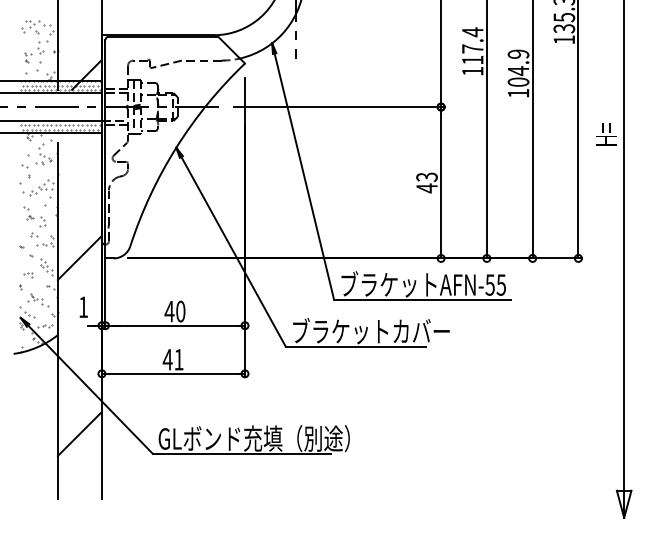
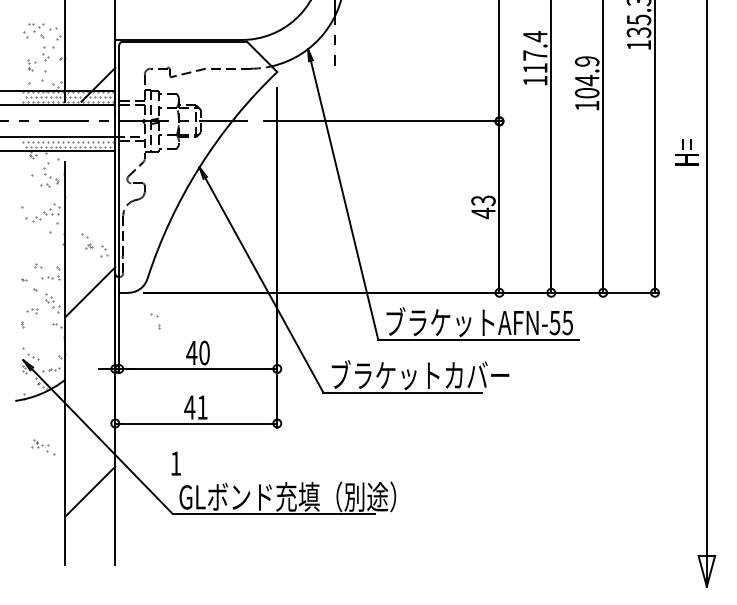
part: (25, 171) -> (155, 321), moved
part: (34, 216) -> (94, 245), moved
part: (38, 300) -> (43, 446), moved
text: (83, 306) -> (175, 462), moved

